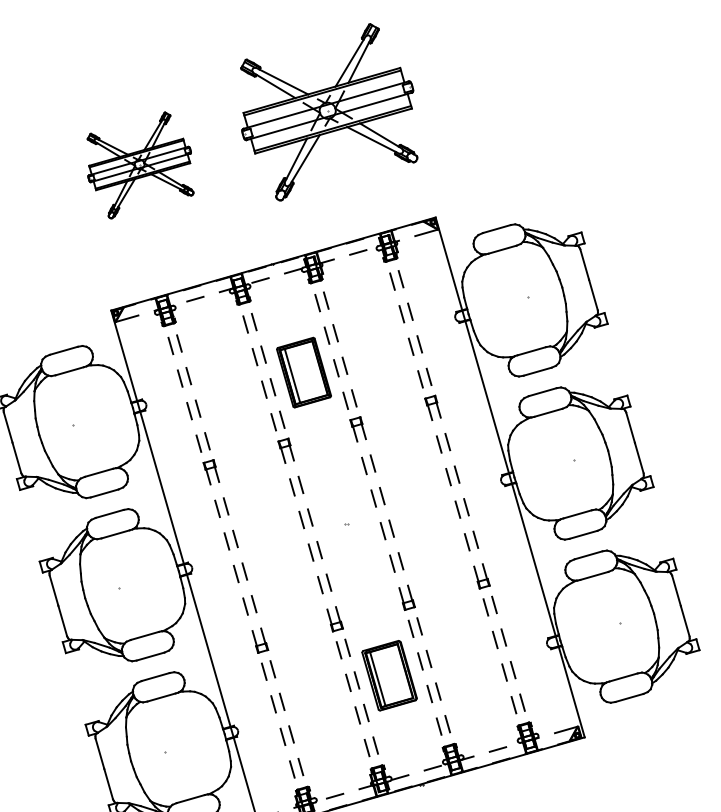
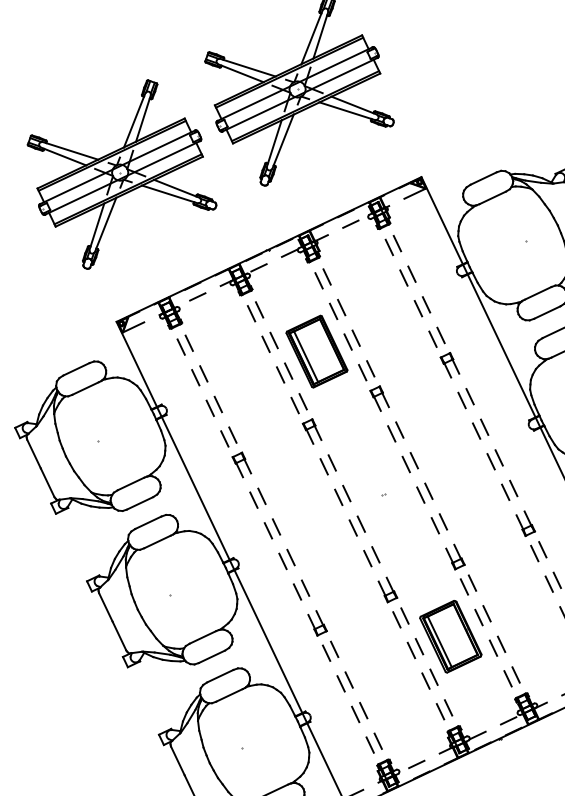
part: (140, 165) -> (121, 174), size x1.67

